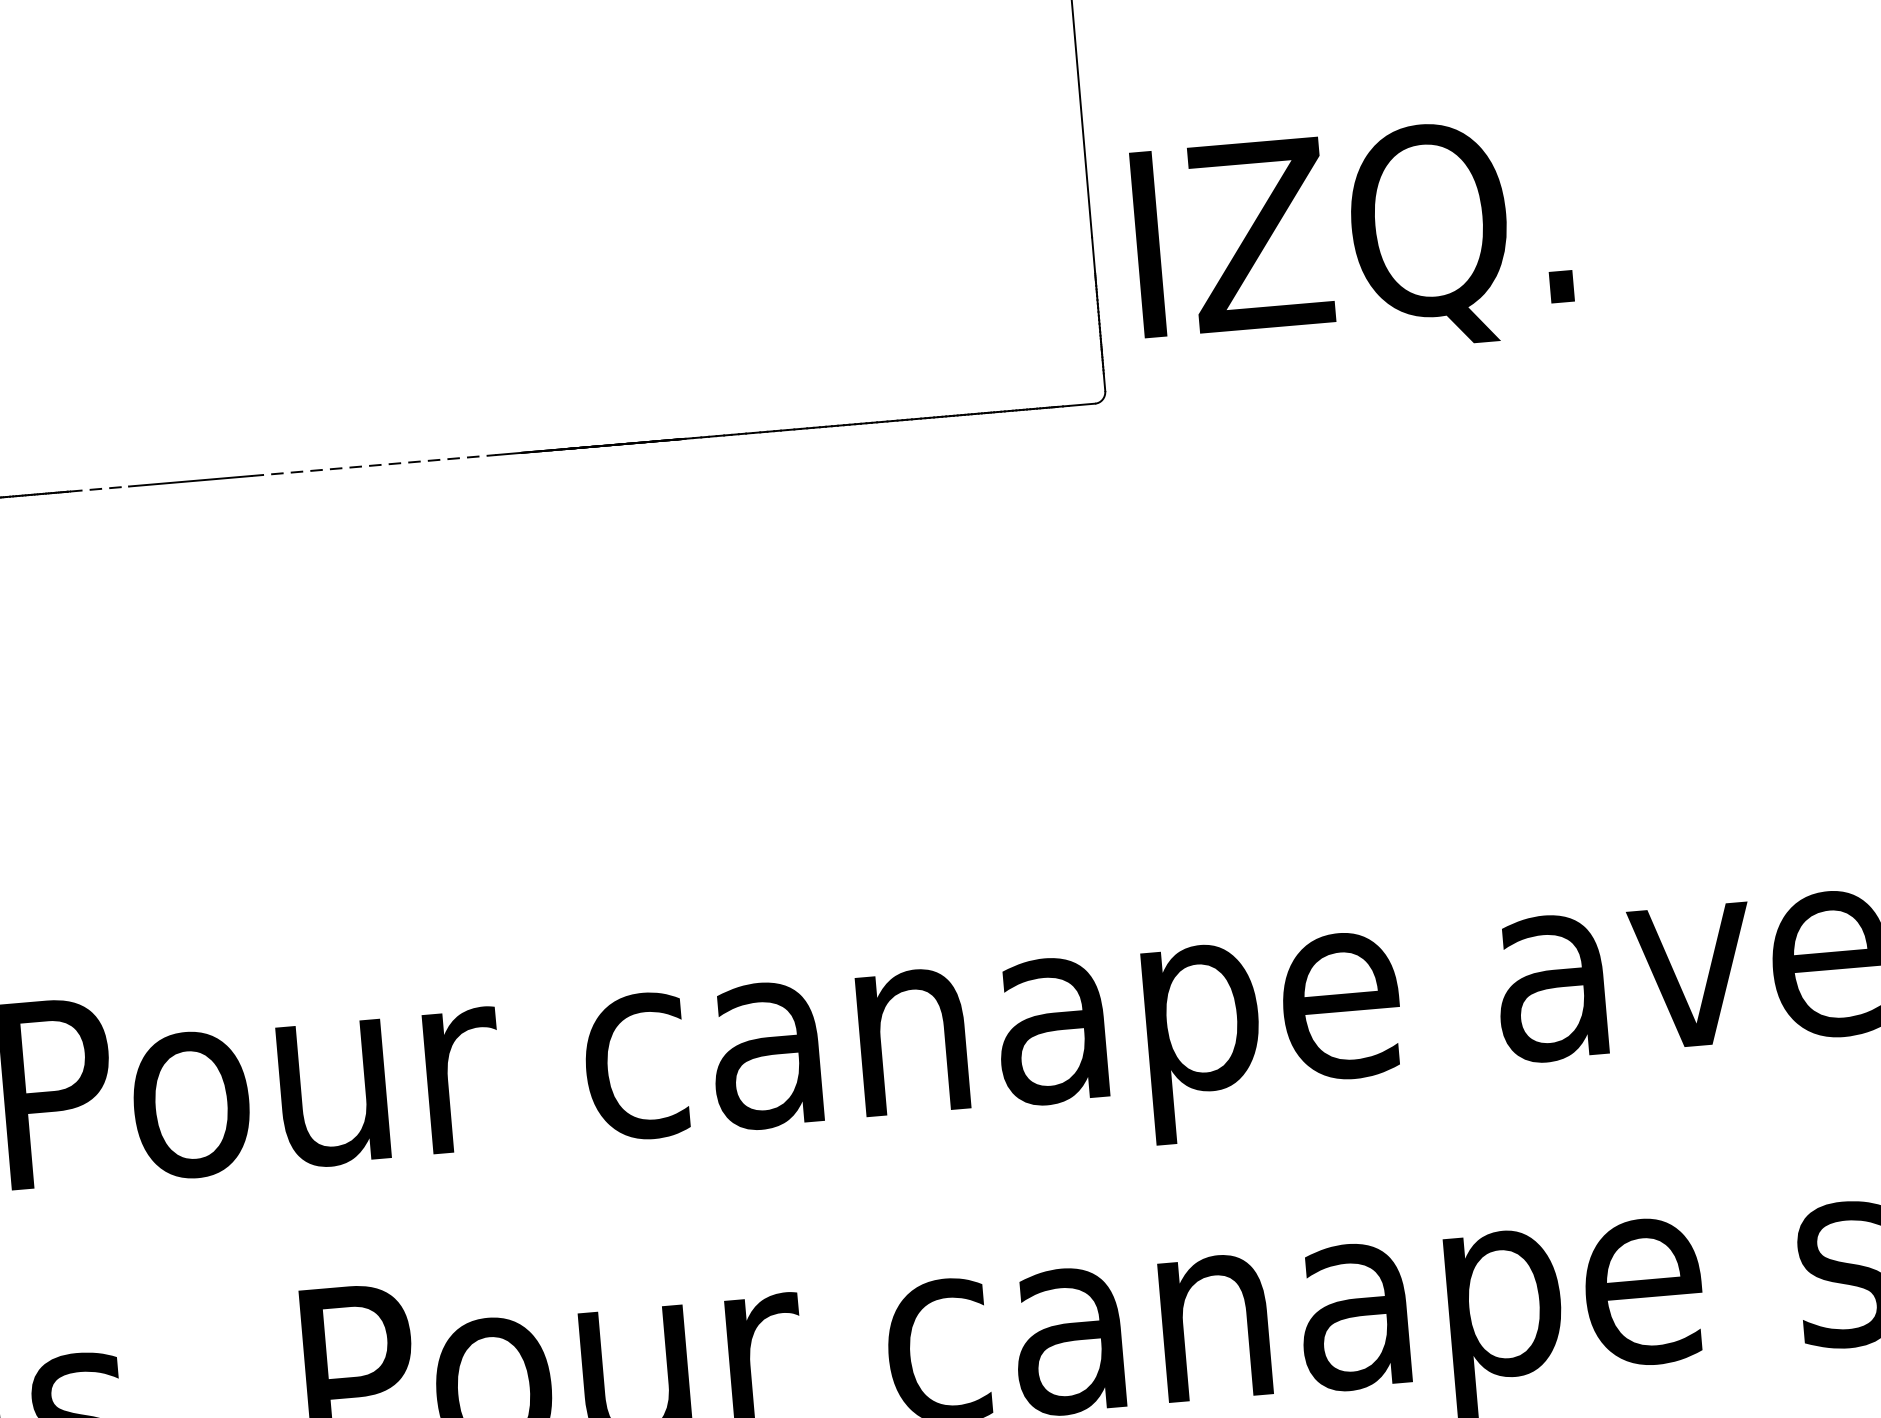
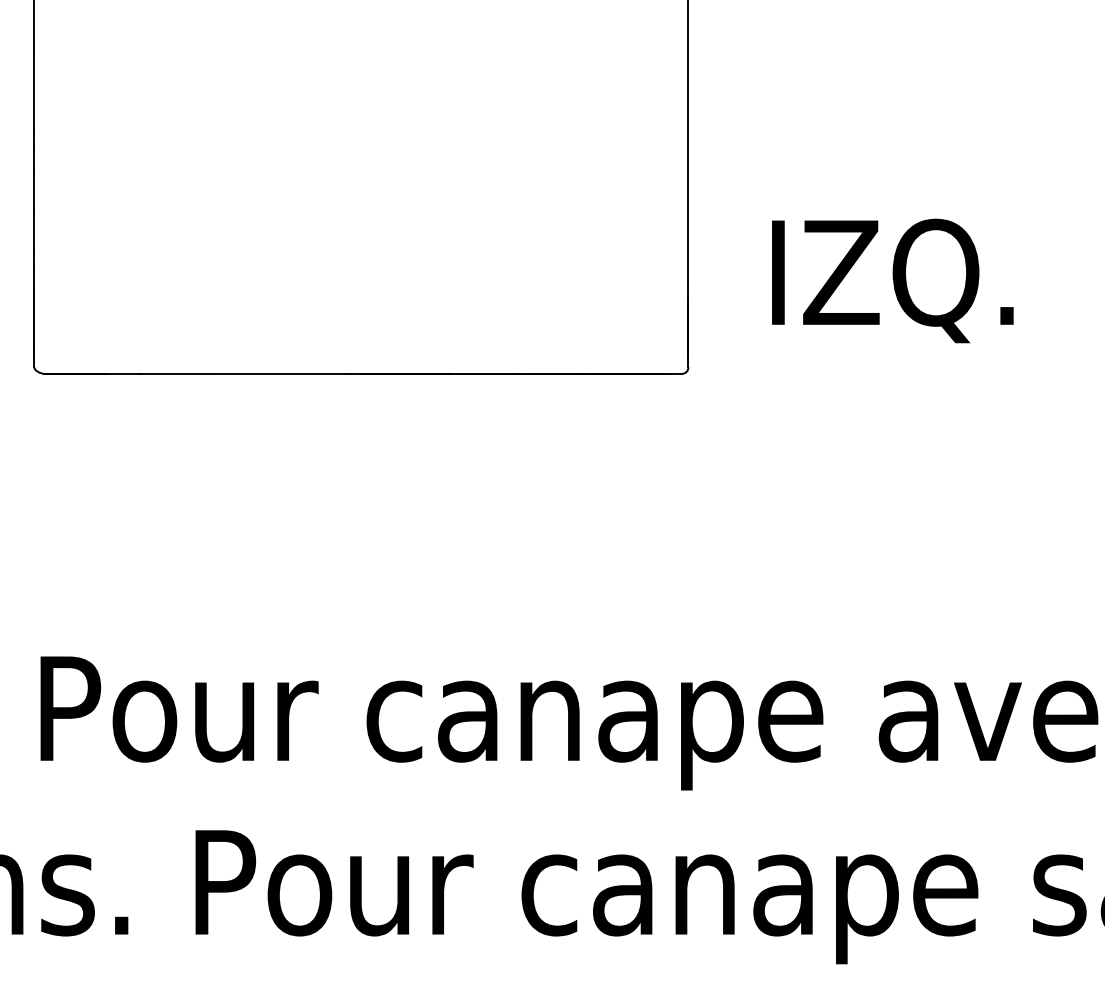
text: (1352, 241) -> (892, 280), moved
line: (374, 464) -> (277, 373), dashed -> solid
line: (100, 488) -> (123, 373), dashed -> solid

